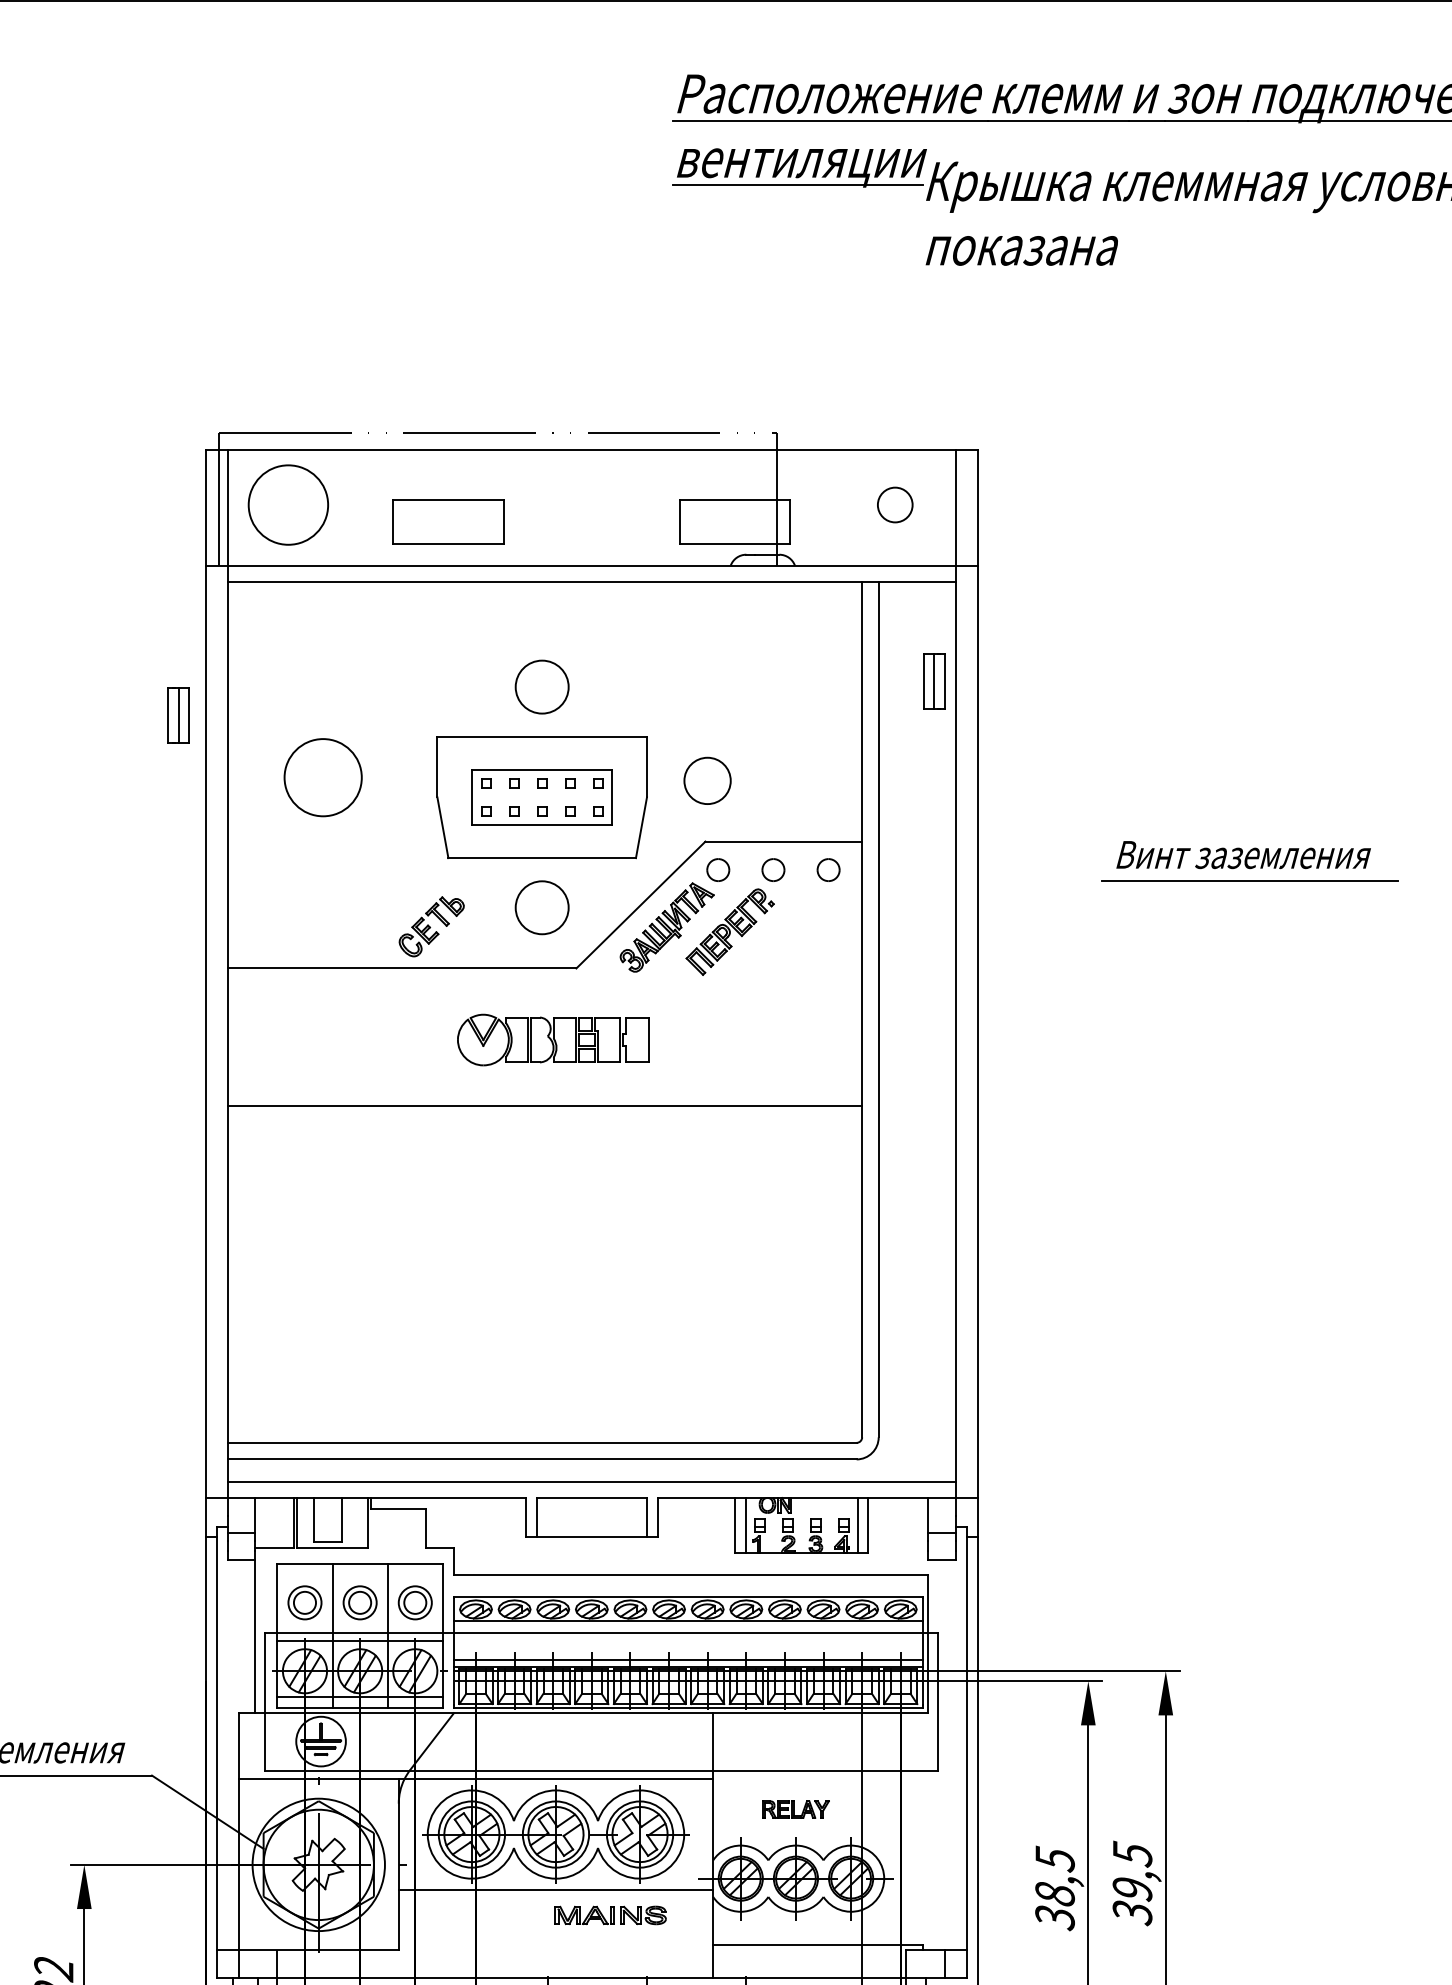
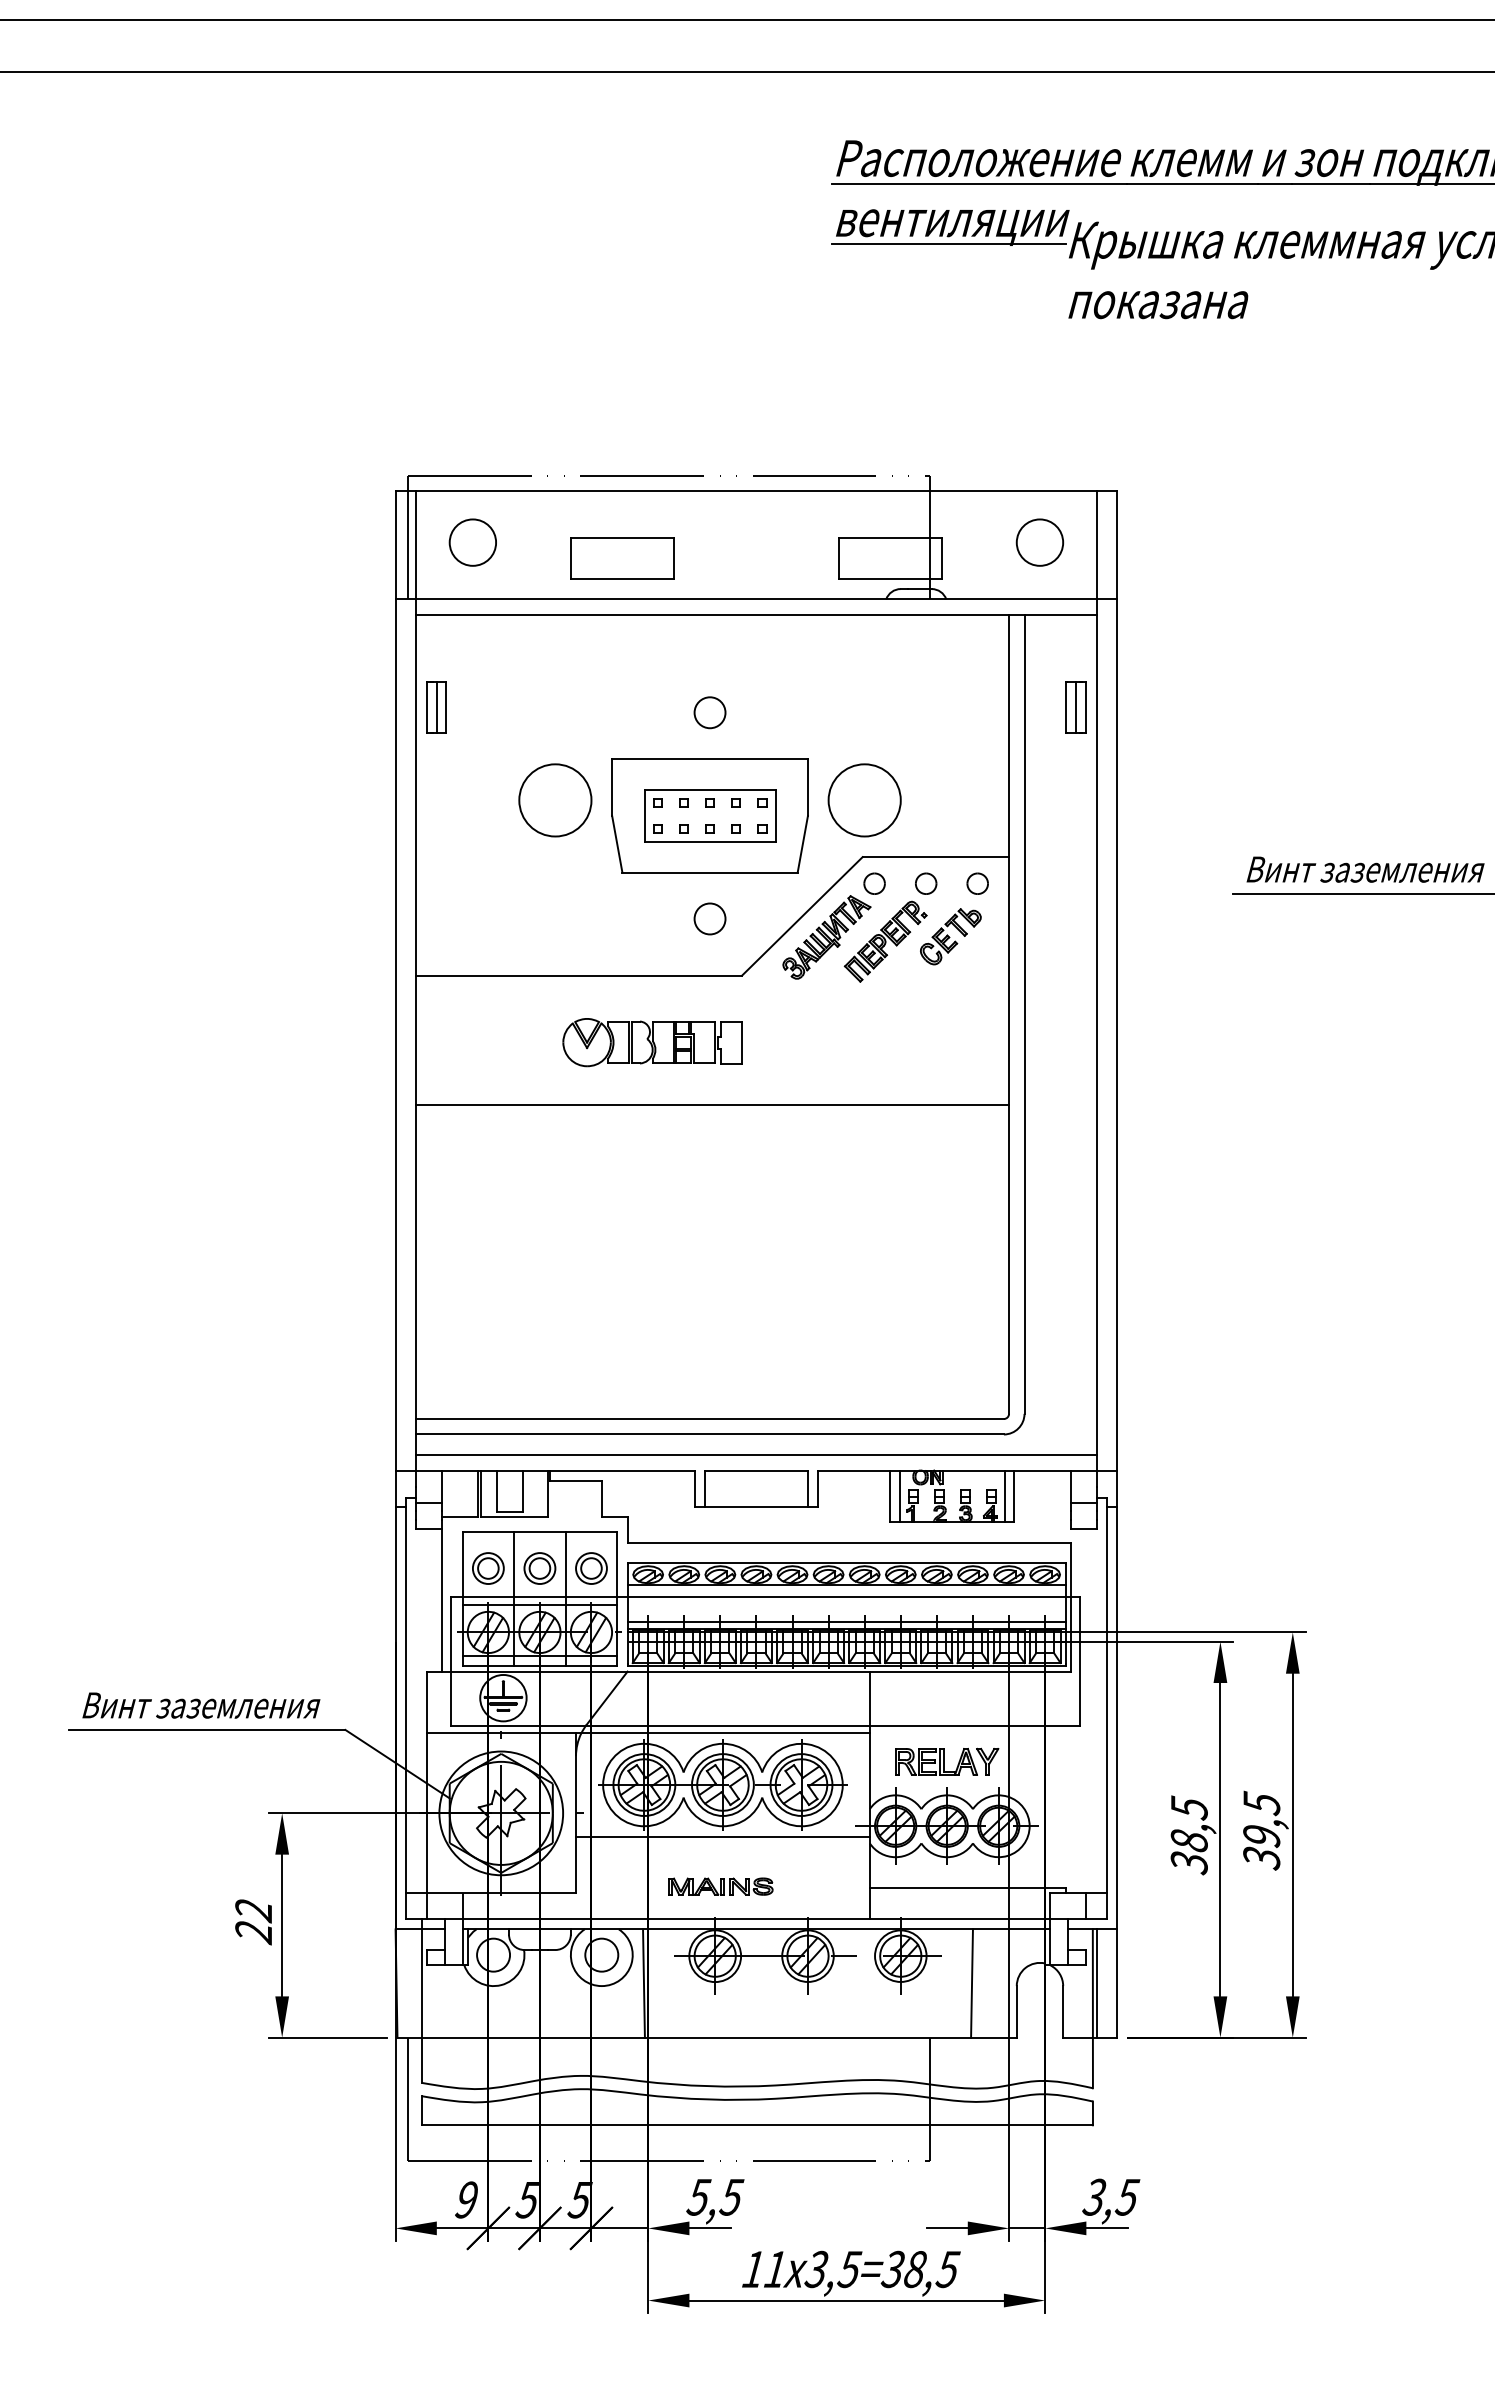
circle: (287, 504) -> (472, 542), size x0.62
circle: (894, 504) -> (1039, 542), size x1.43
circle: (541, 686) -> (709, 712), size x0.62
part: (178, 715) -> (436, 707), moved
circle: (323, 777) -> (555, 800), moved
circle: (707, 780) -> (864, 800), size x1.67
circle: (541, 907) -> (709, 918), size x0.62
part: (431, 926) -> (950, 936), moved
part: (553, 1039) -> (652, 1042), moved
part: (796, 1809) -> (947, 1761), size x1.67
part: (610, 1915) -> (720, 1886), moved

